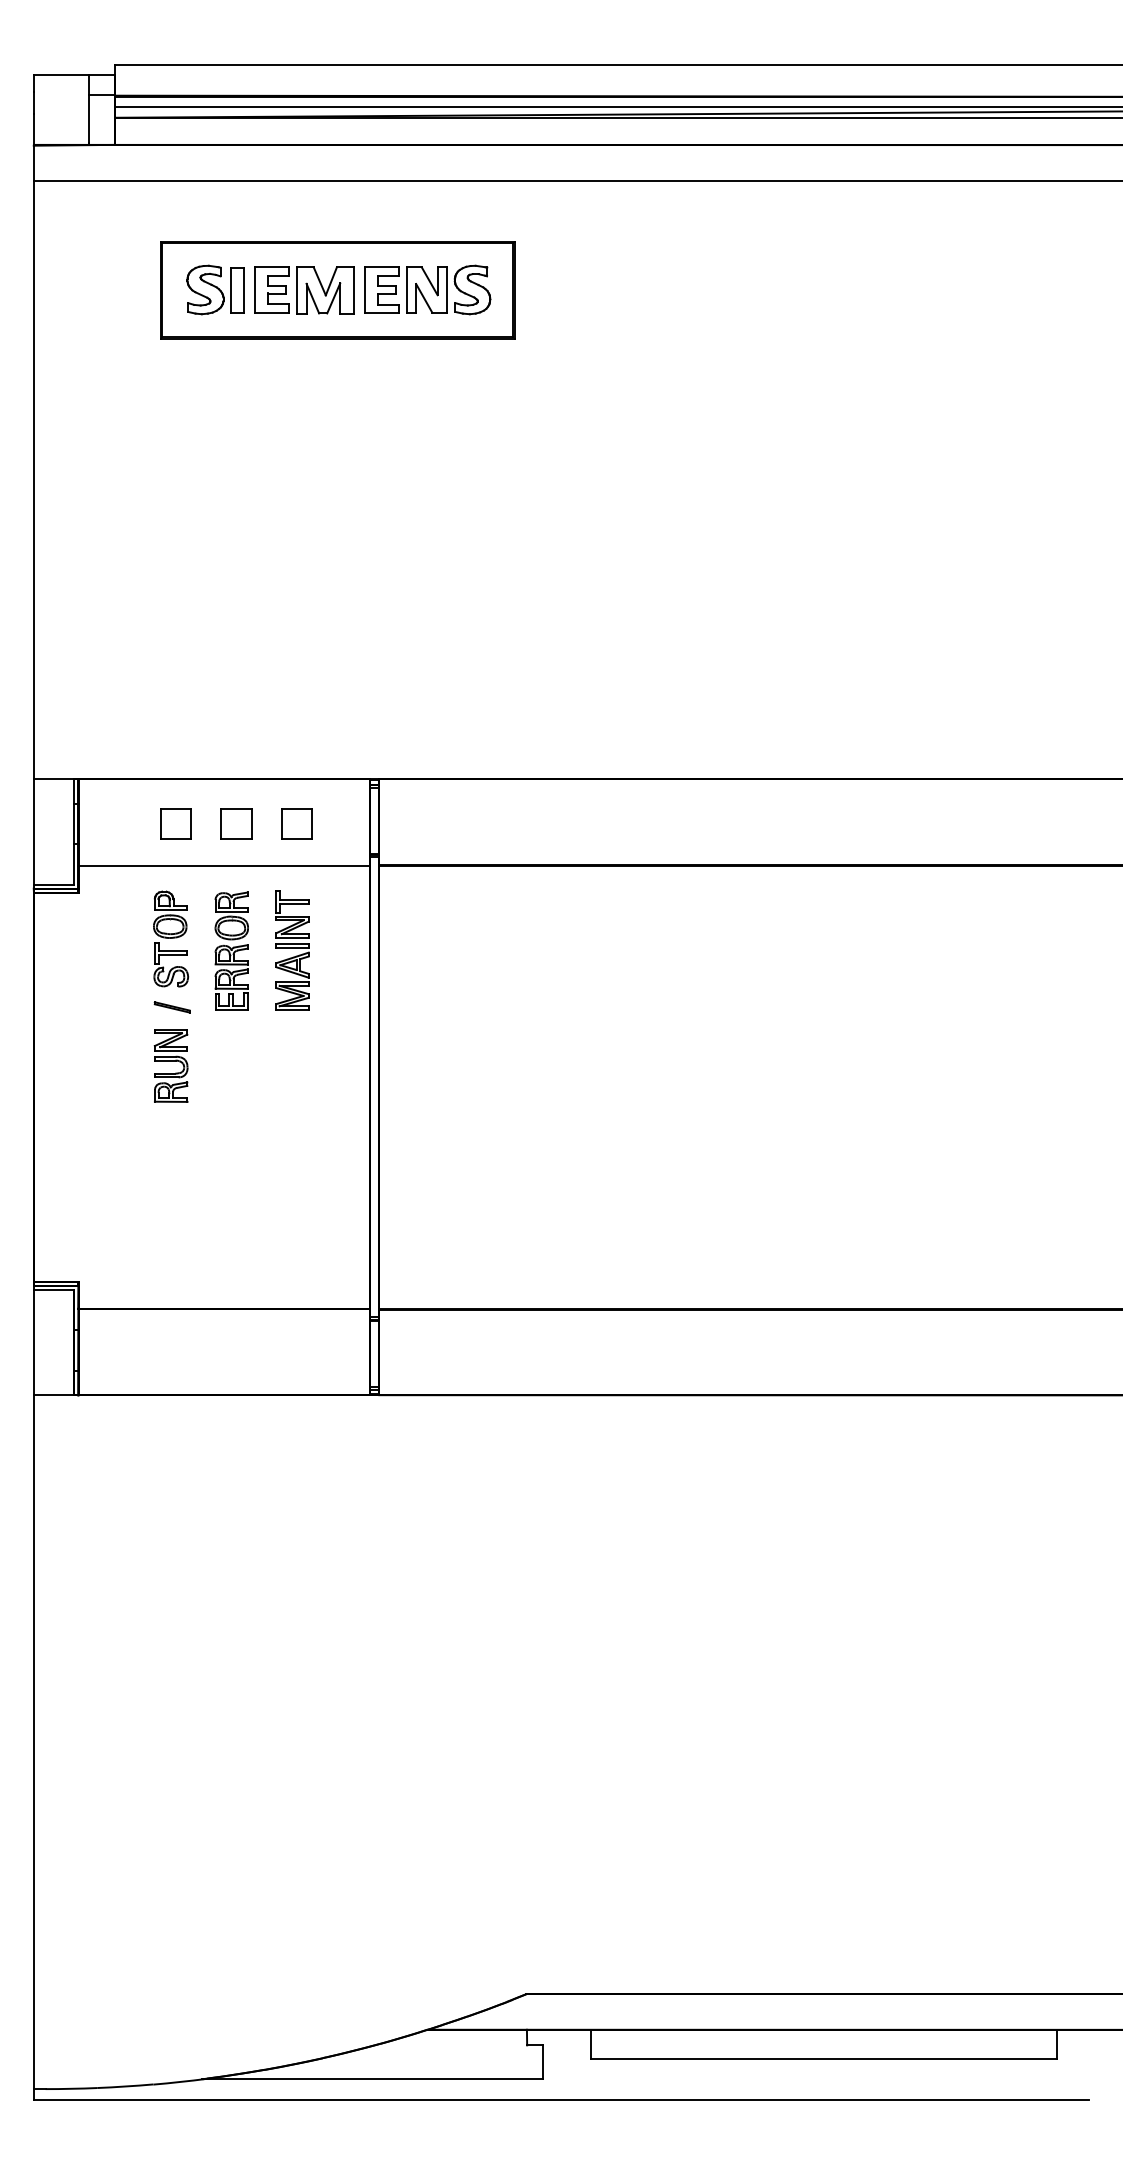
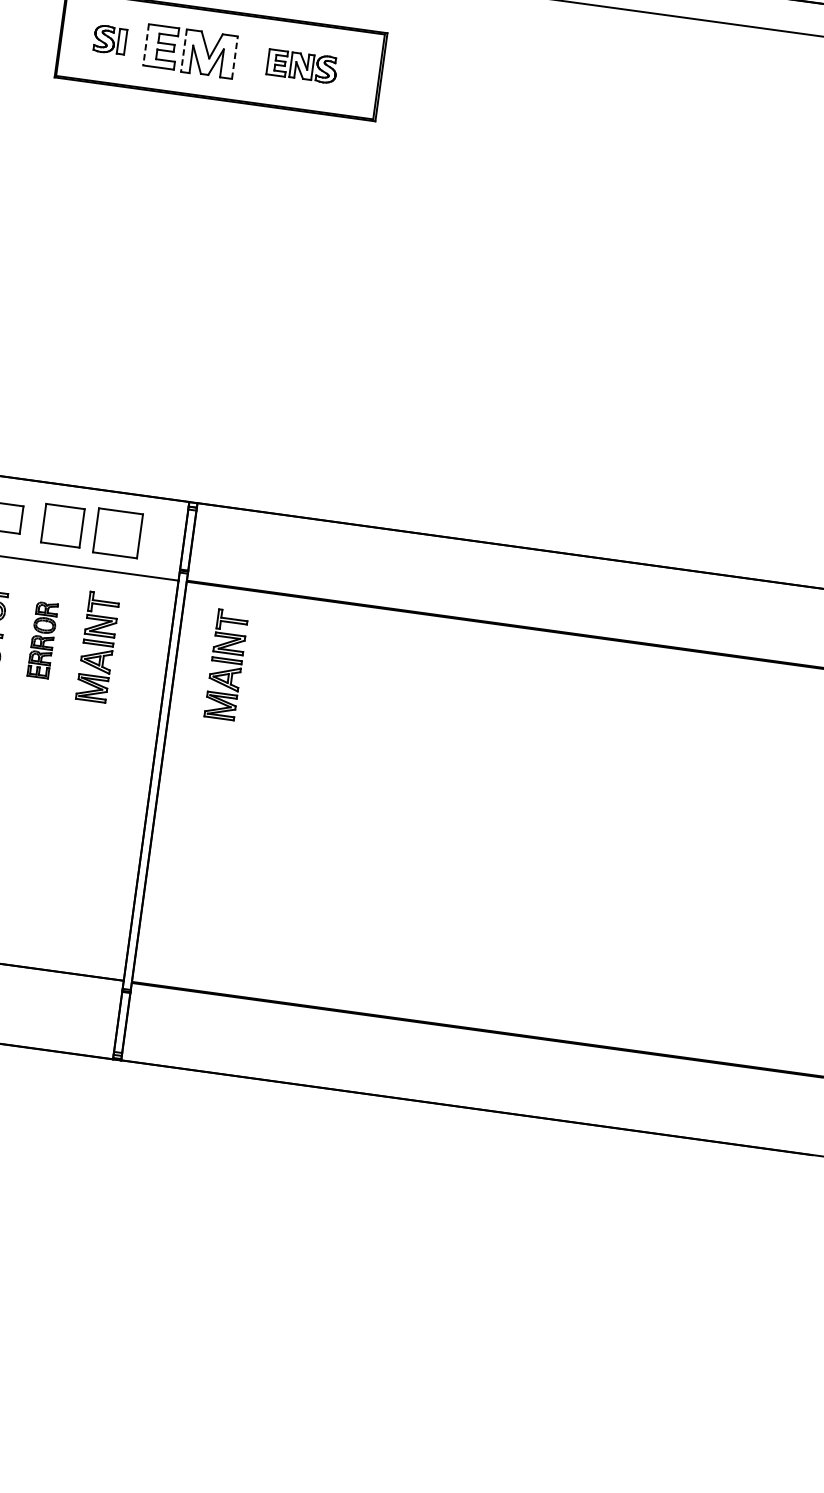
part: (215, 289) -> (110, 39), size x0.6
part: (427, 289) -> (301, 65), size x0.6
line: (255, 290) -> (146, 45), solid -> dashed
line: (353, 290) -> (234, 57), solid -> dashed
line: (297, 291) -> (184, 51), solid -> dashed
part: (236, 823) -> (62, 525), size x1.4
part: (296, 823) -> (117, 532), size x1.6
part: (231, 950) -> (42, 639), size x0.7
part: (434, 950) -> (226, 664), added

